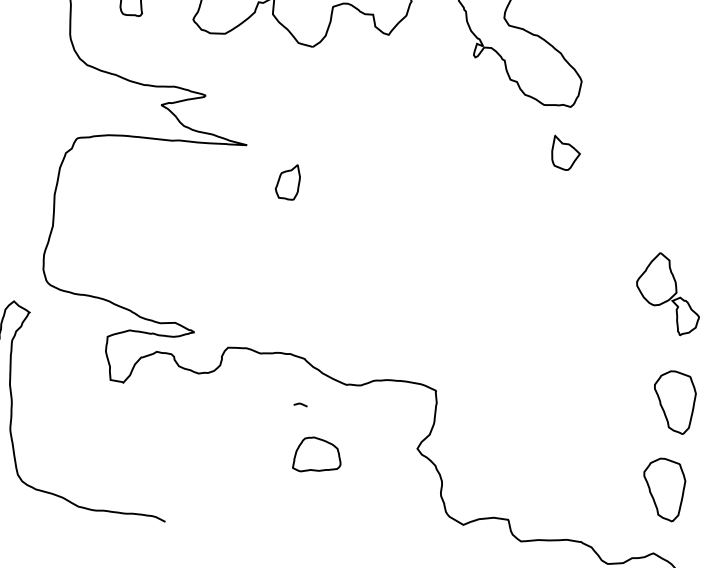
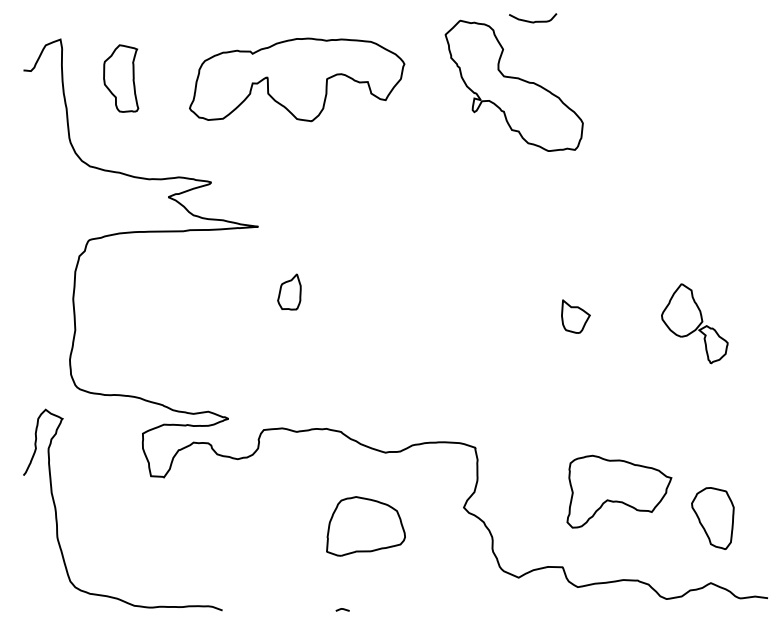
part: (565, 153) -> (575, 316), moved
part: (288, 181) -> (289, 291), moved
part: (673, 402) -> (712, 430), removed
line: (300, 404) -> (342, 609), moved
part: (573, 451) -> (619, 491), added
part: (317, 455) -> (365, 526), size x1.67

